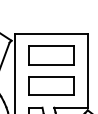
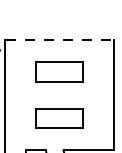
line: (52, 33) -> (60, 39), solid -> dashed
part: (51, 55) -> (59, 72), size x0.7
part: (51, 85) -> (59, 117), size x0.7

